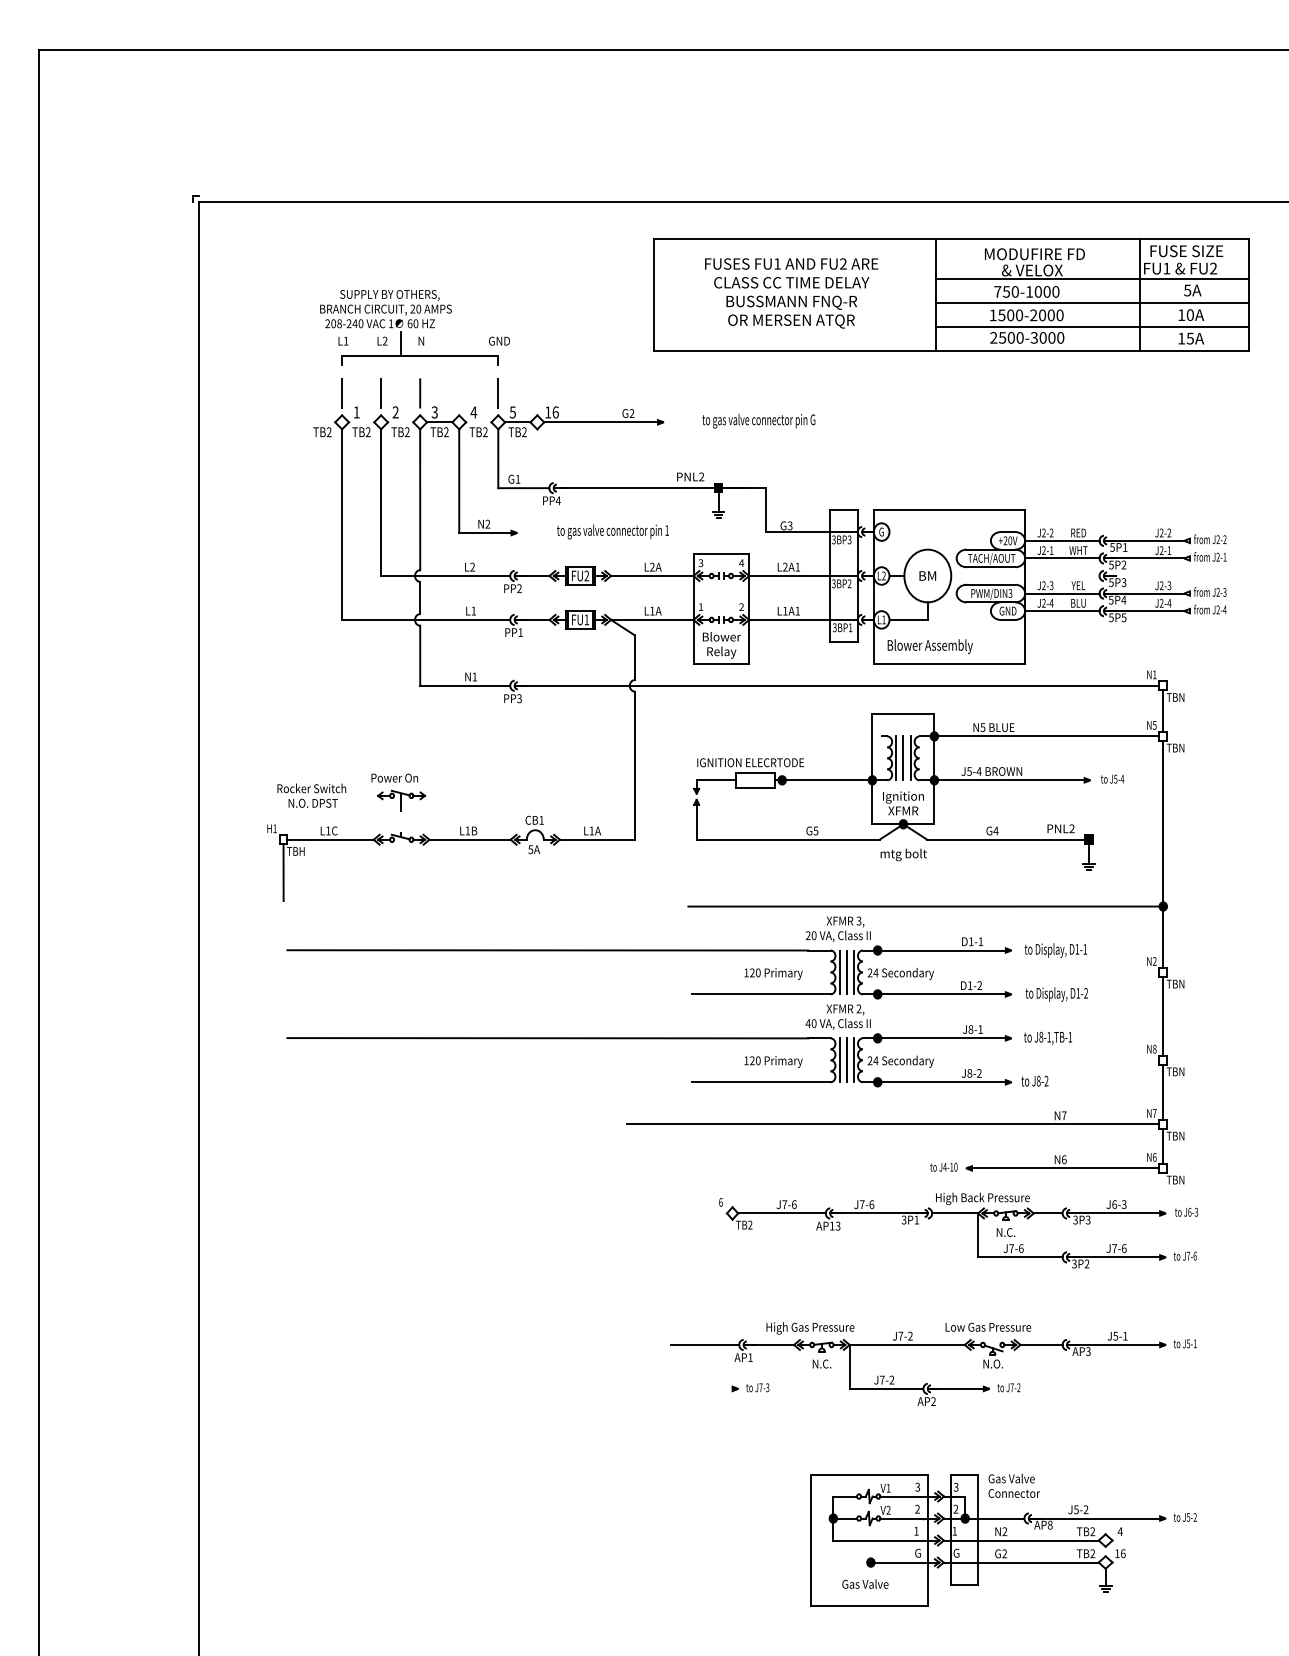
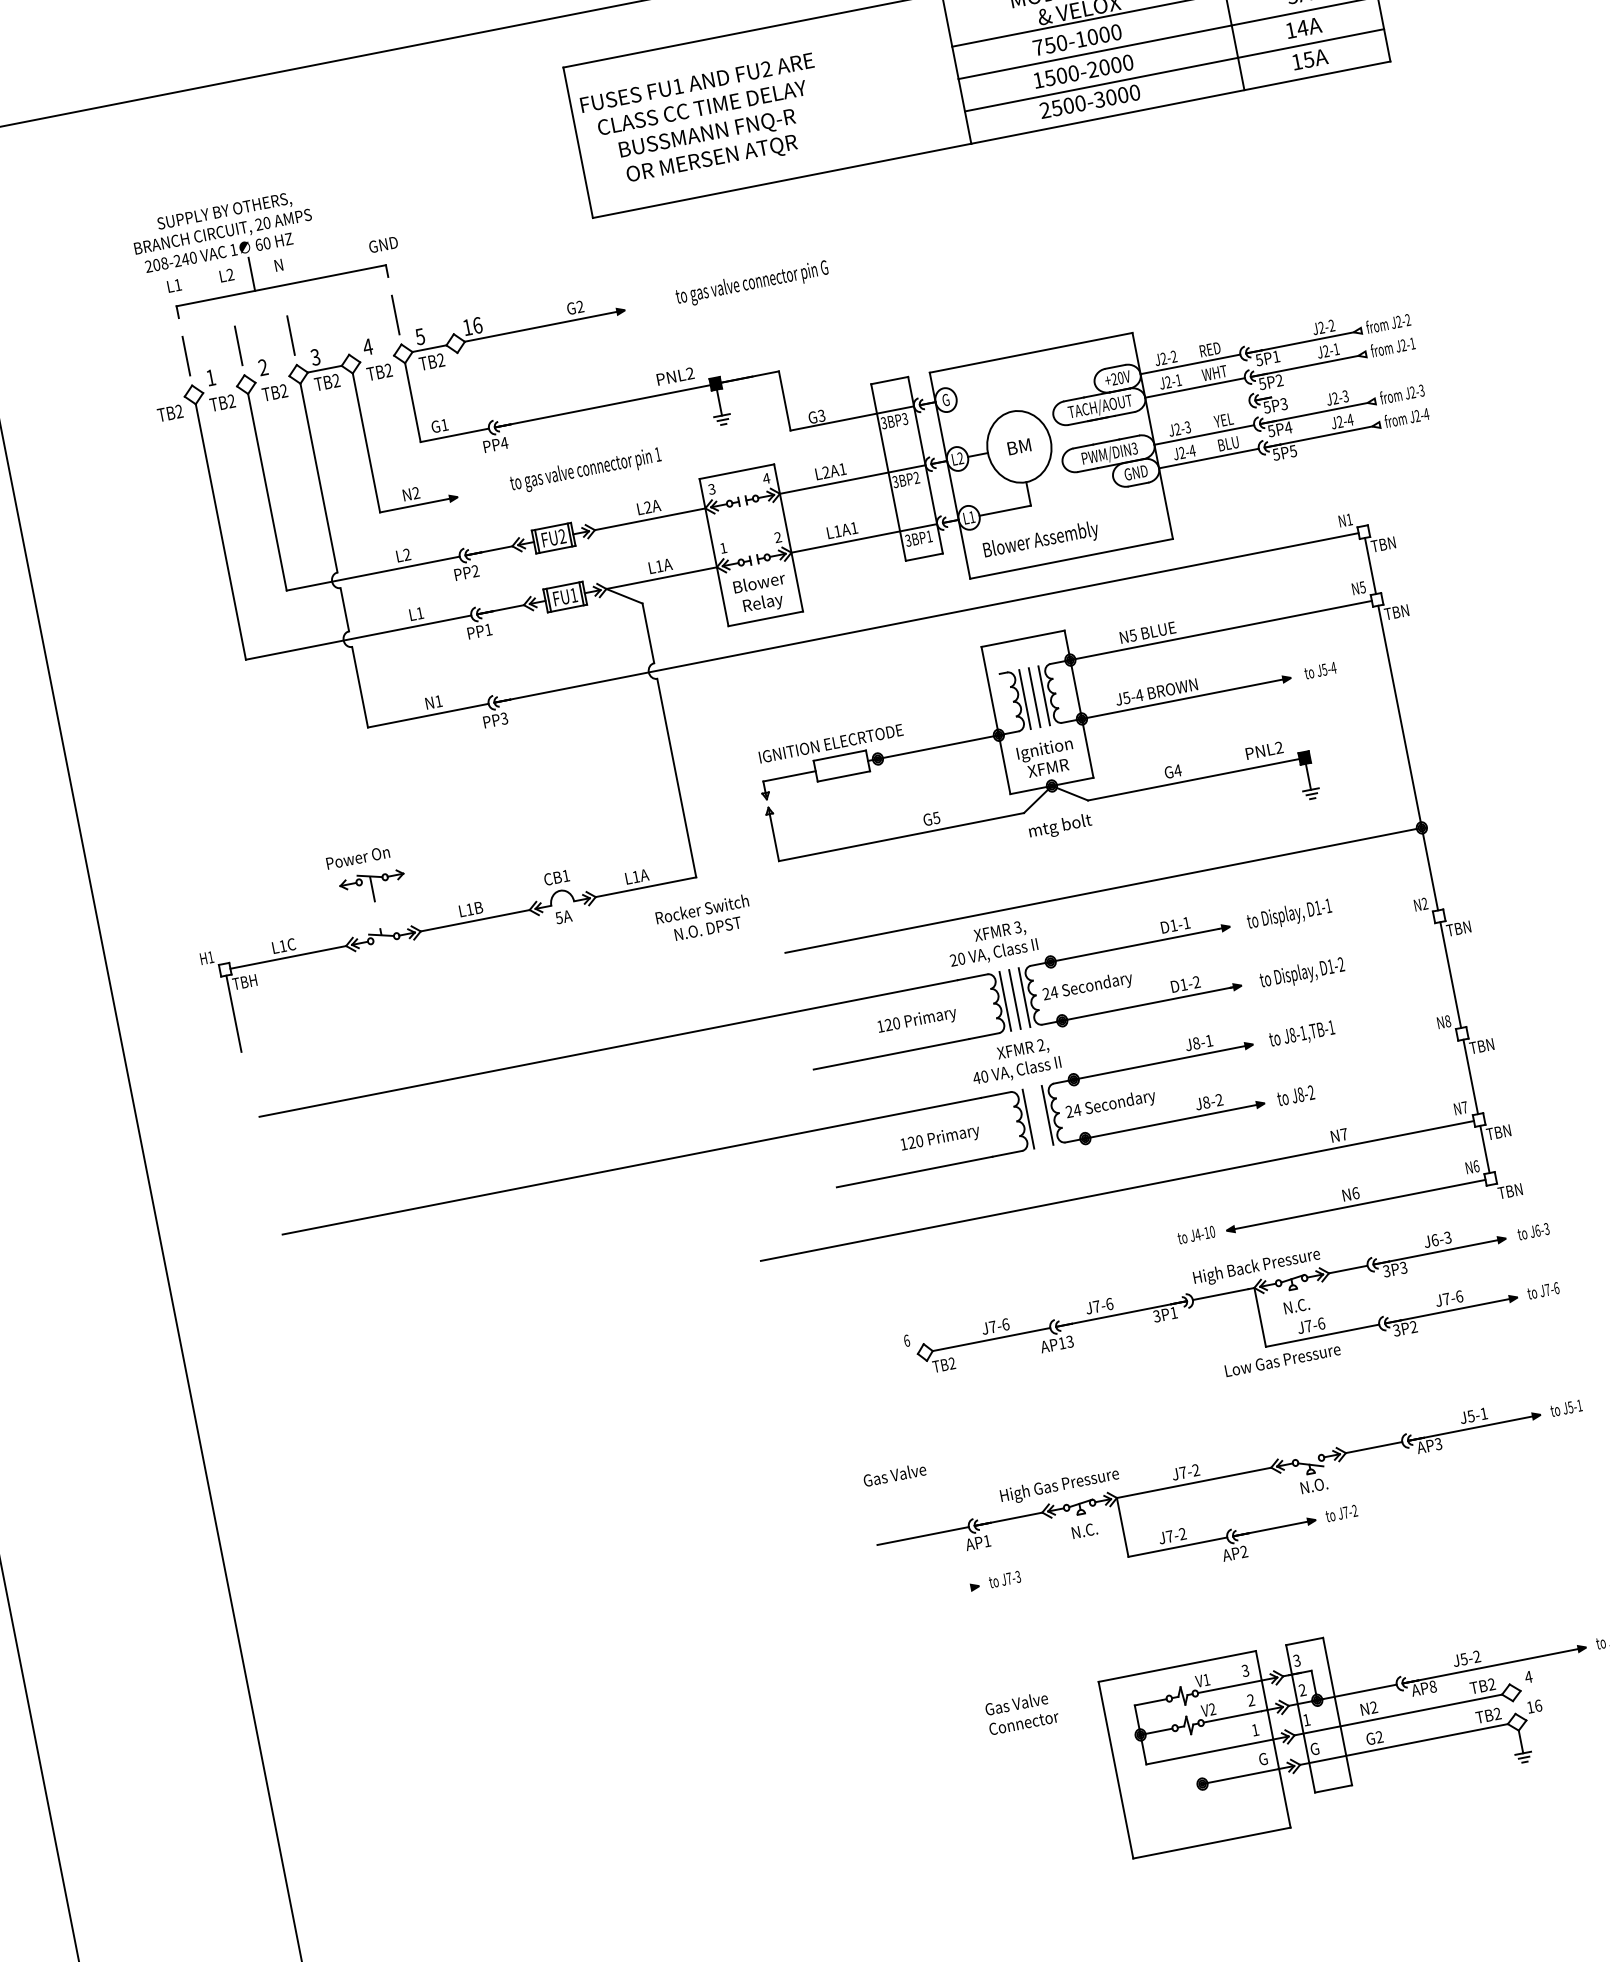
text: (791, 293) -> (704, 122), moved
text: (1190, 315) -> (1302, 28), 10A -> 14A
text: (311, 795) -> (703, 918), moved
line: (846, 1060) -> (1037, 1117), removed
text: (988, 1326) -> (1282, 1359), moved
text: (1013, 1485) -> (1020, 1712), moved
text: (865, 1583) -> (894, 1474), moved

